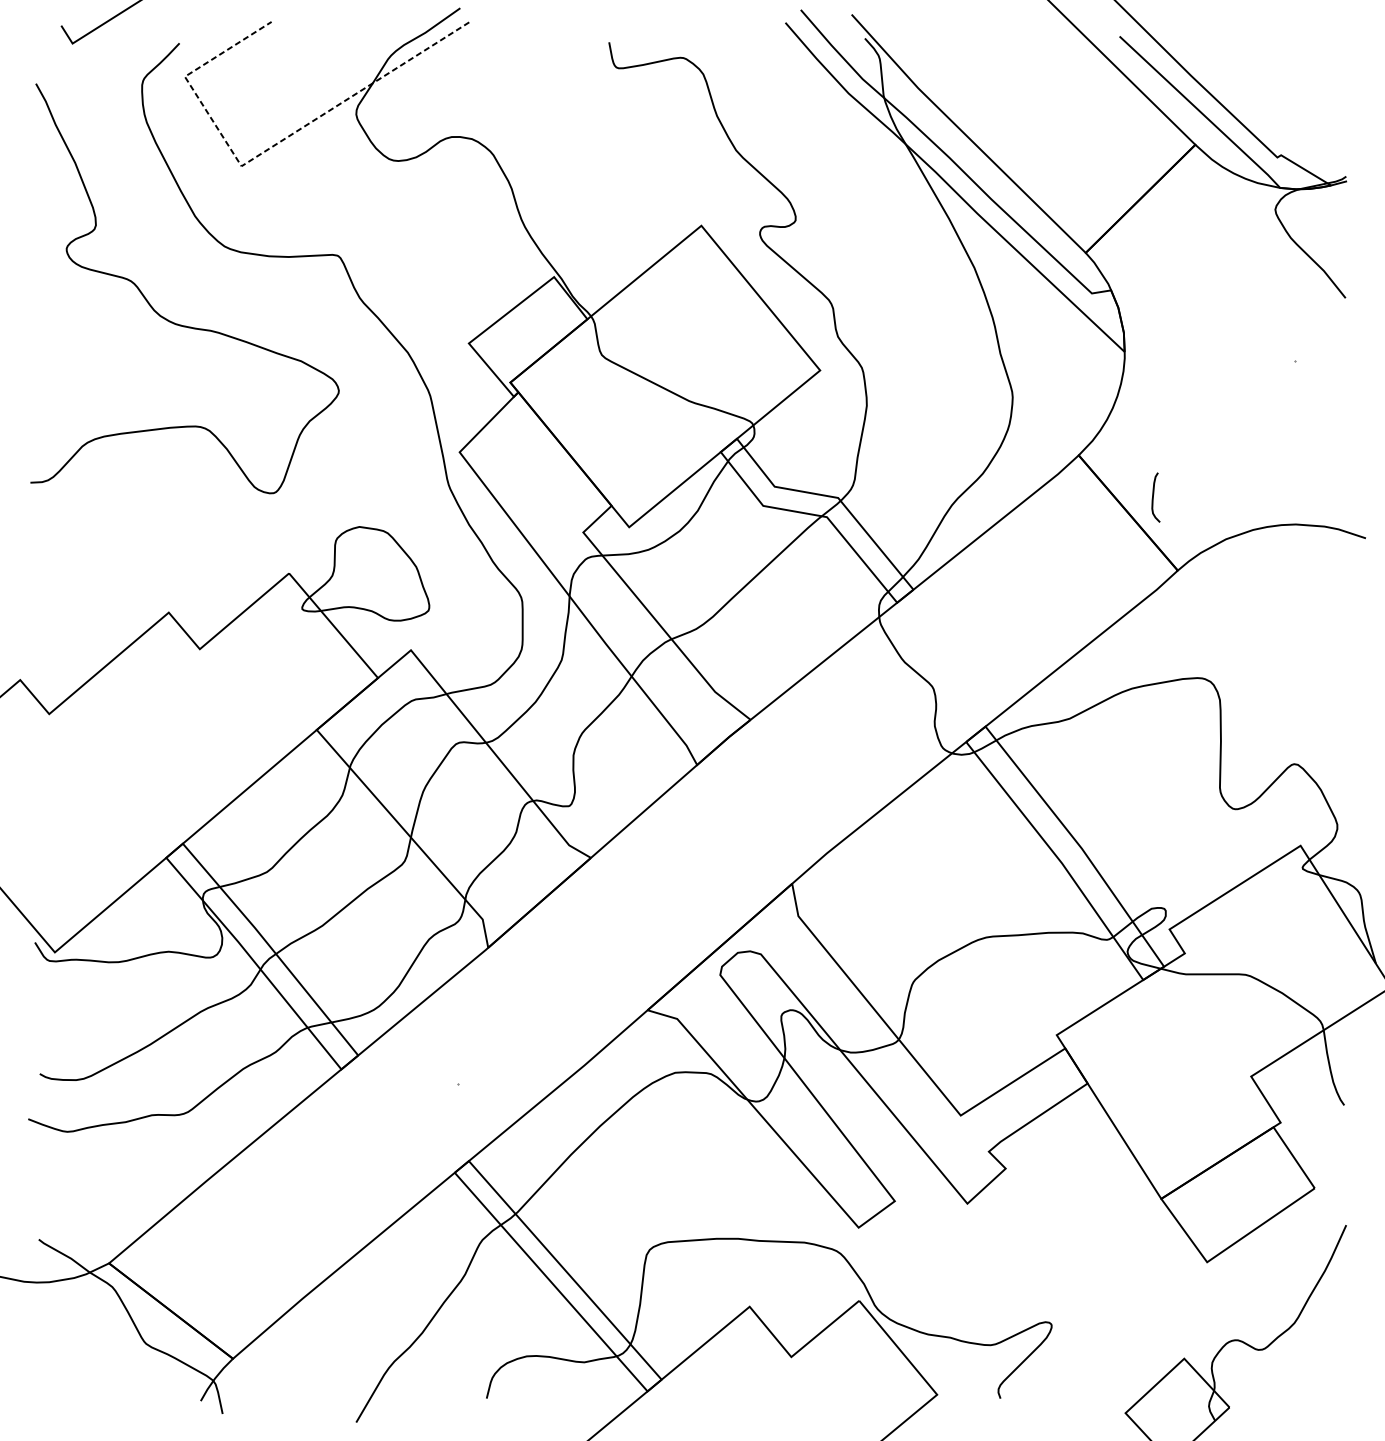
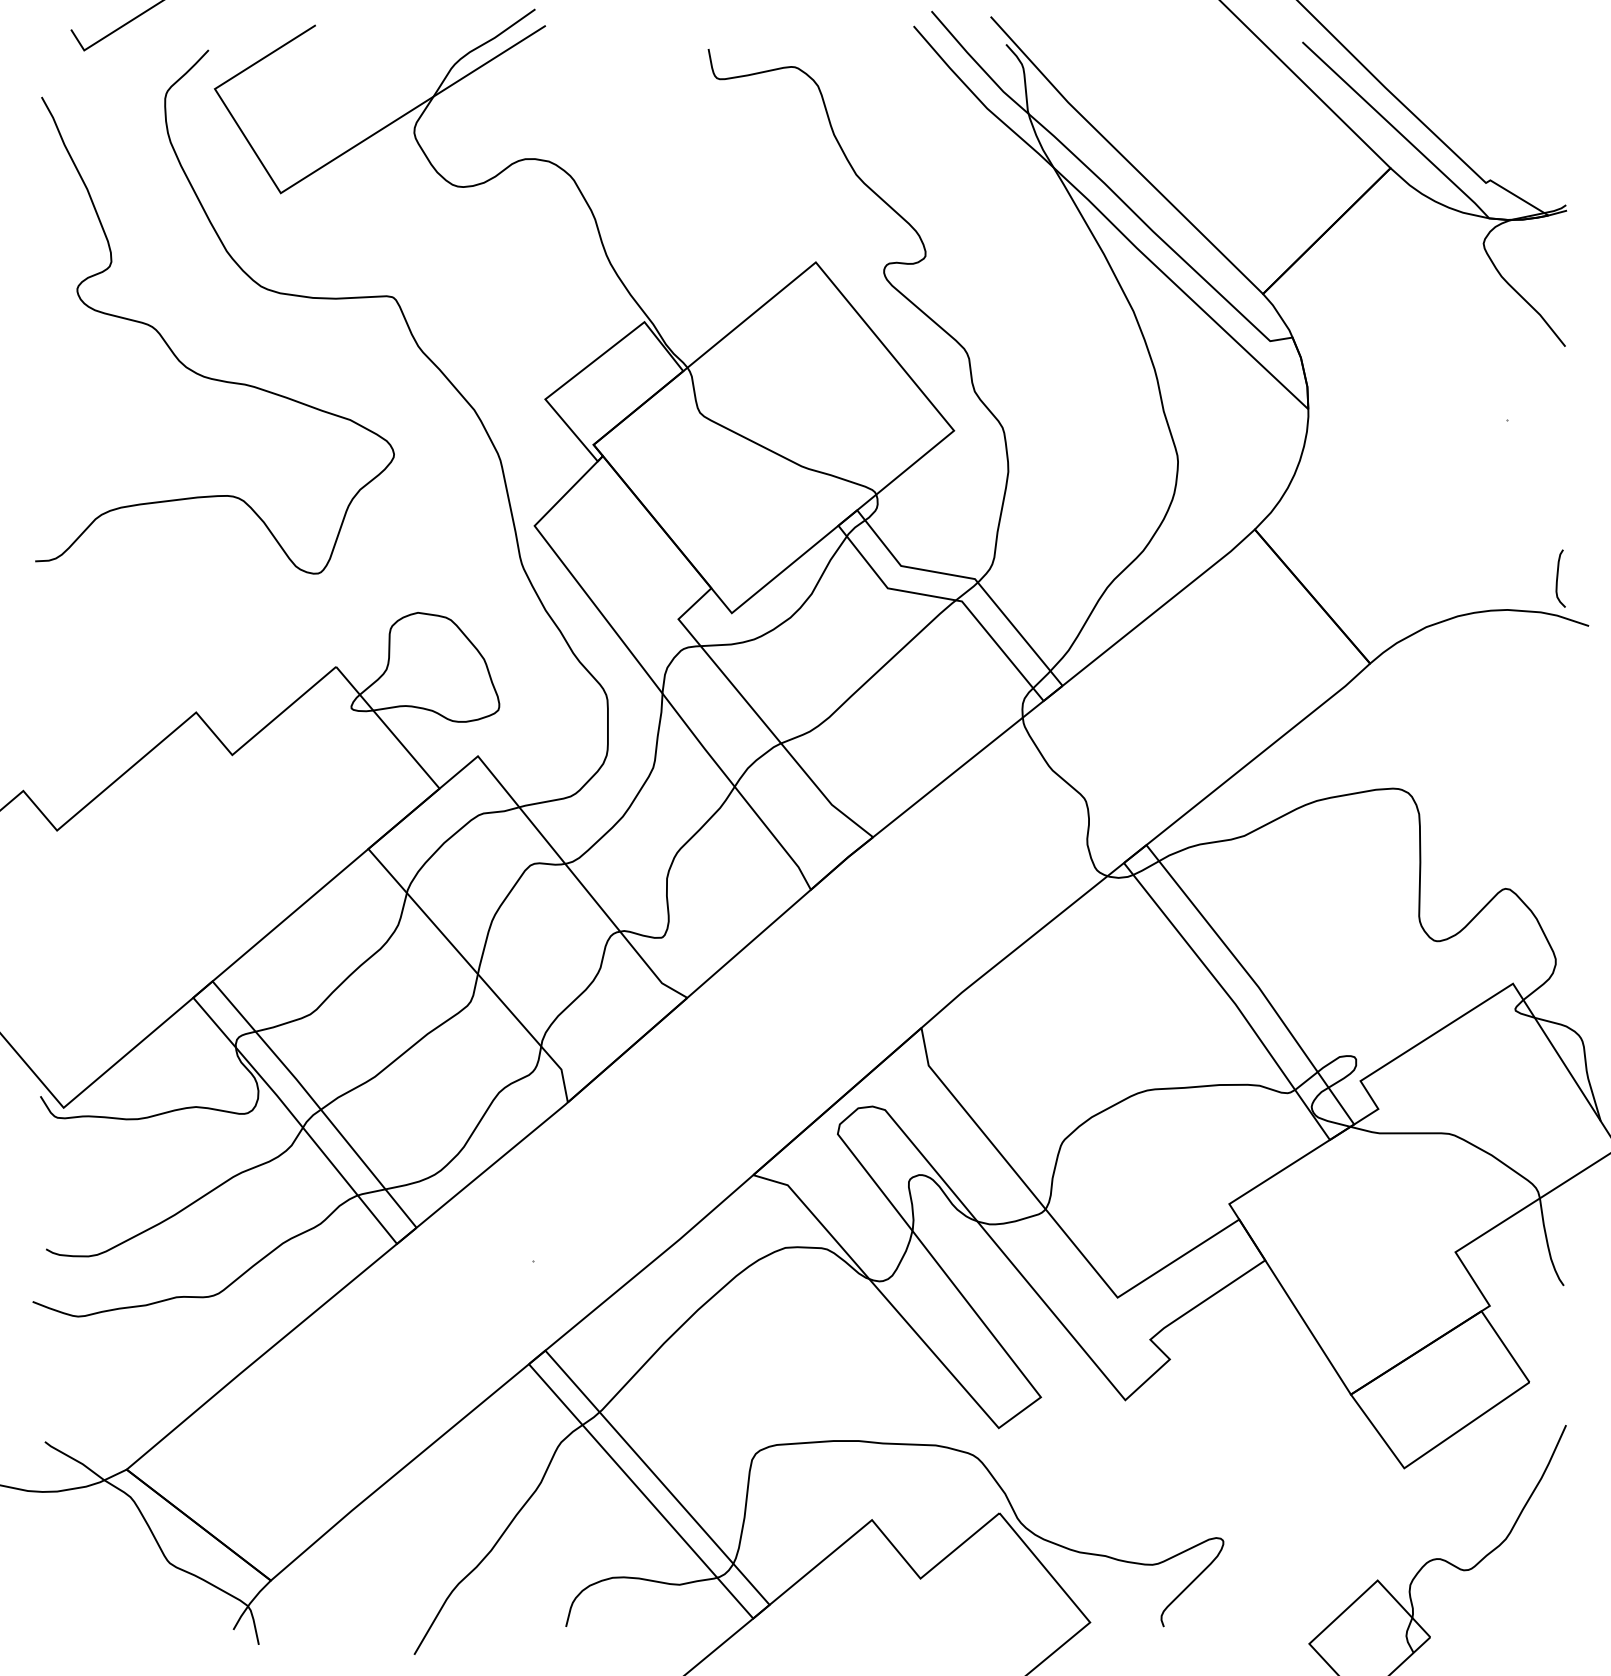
line: (266, 151) -> (309, 175), dashed -> solid
curve: (1154, 497) -> (1558, 578), moved

